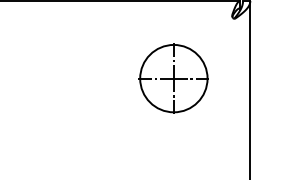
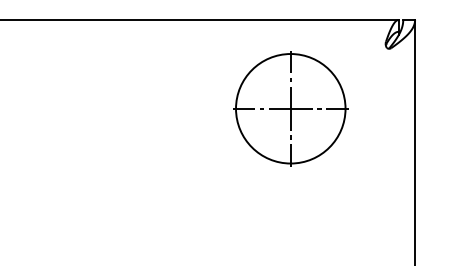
part: (173, 78) -> (290, 108), moved

